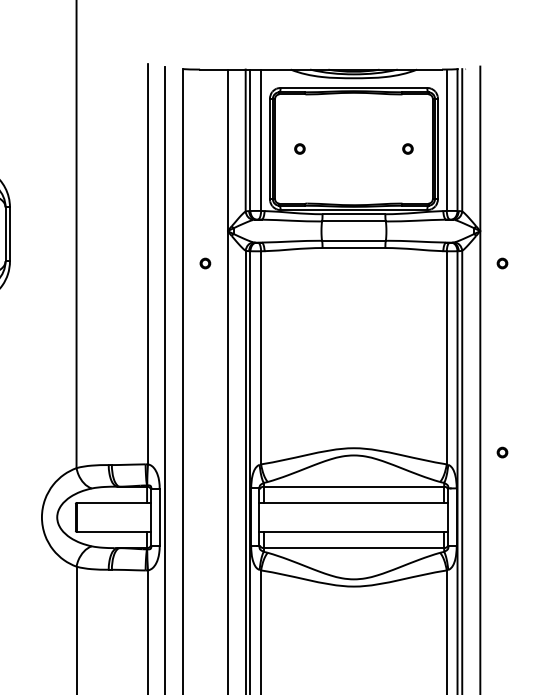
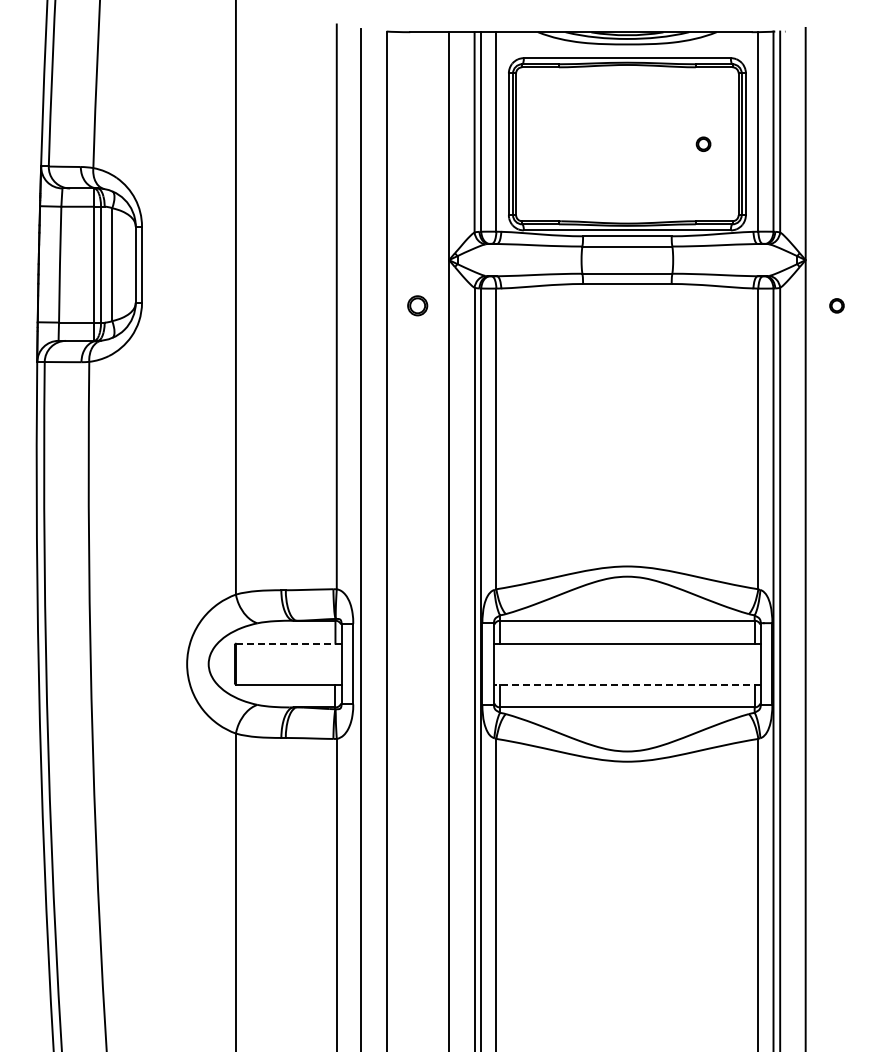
circle: (299, 148) -> (550, 143), removed
circle: (205, 263) -> (417, 305), size x1.4
part: (502, 452) -> (836, 572), removed
line: (113, 502) -> (288, 643), solid -> dashed
line: (353, 531) -> (626, 684), solid -> dashed

